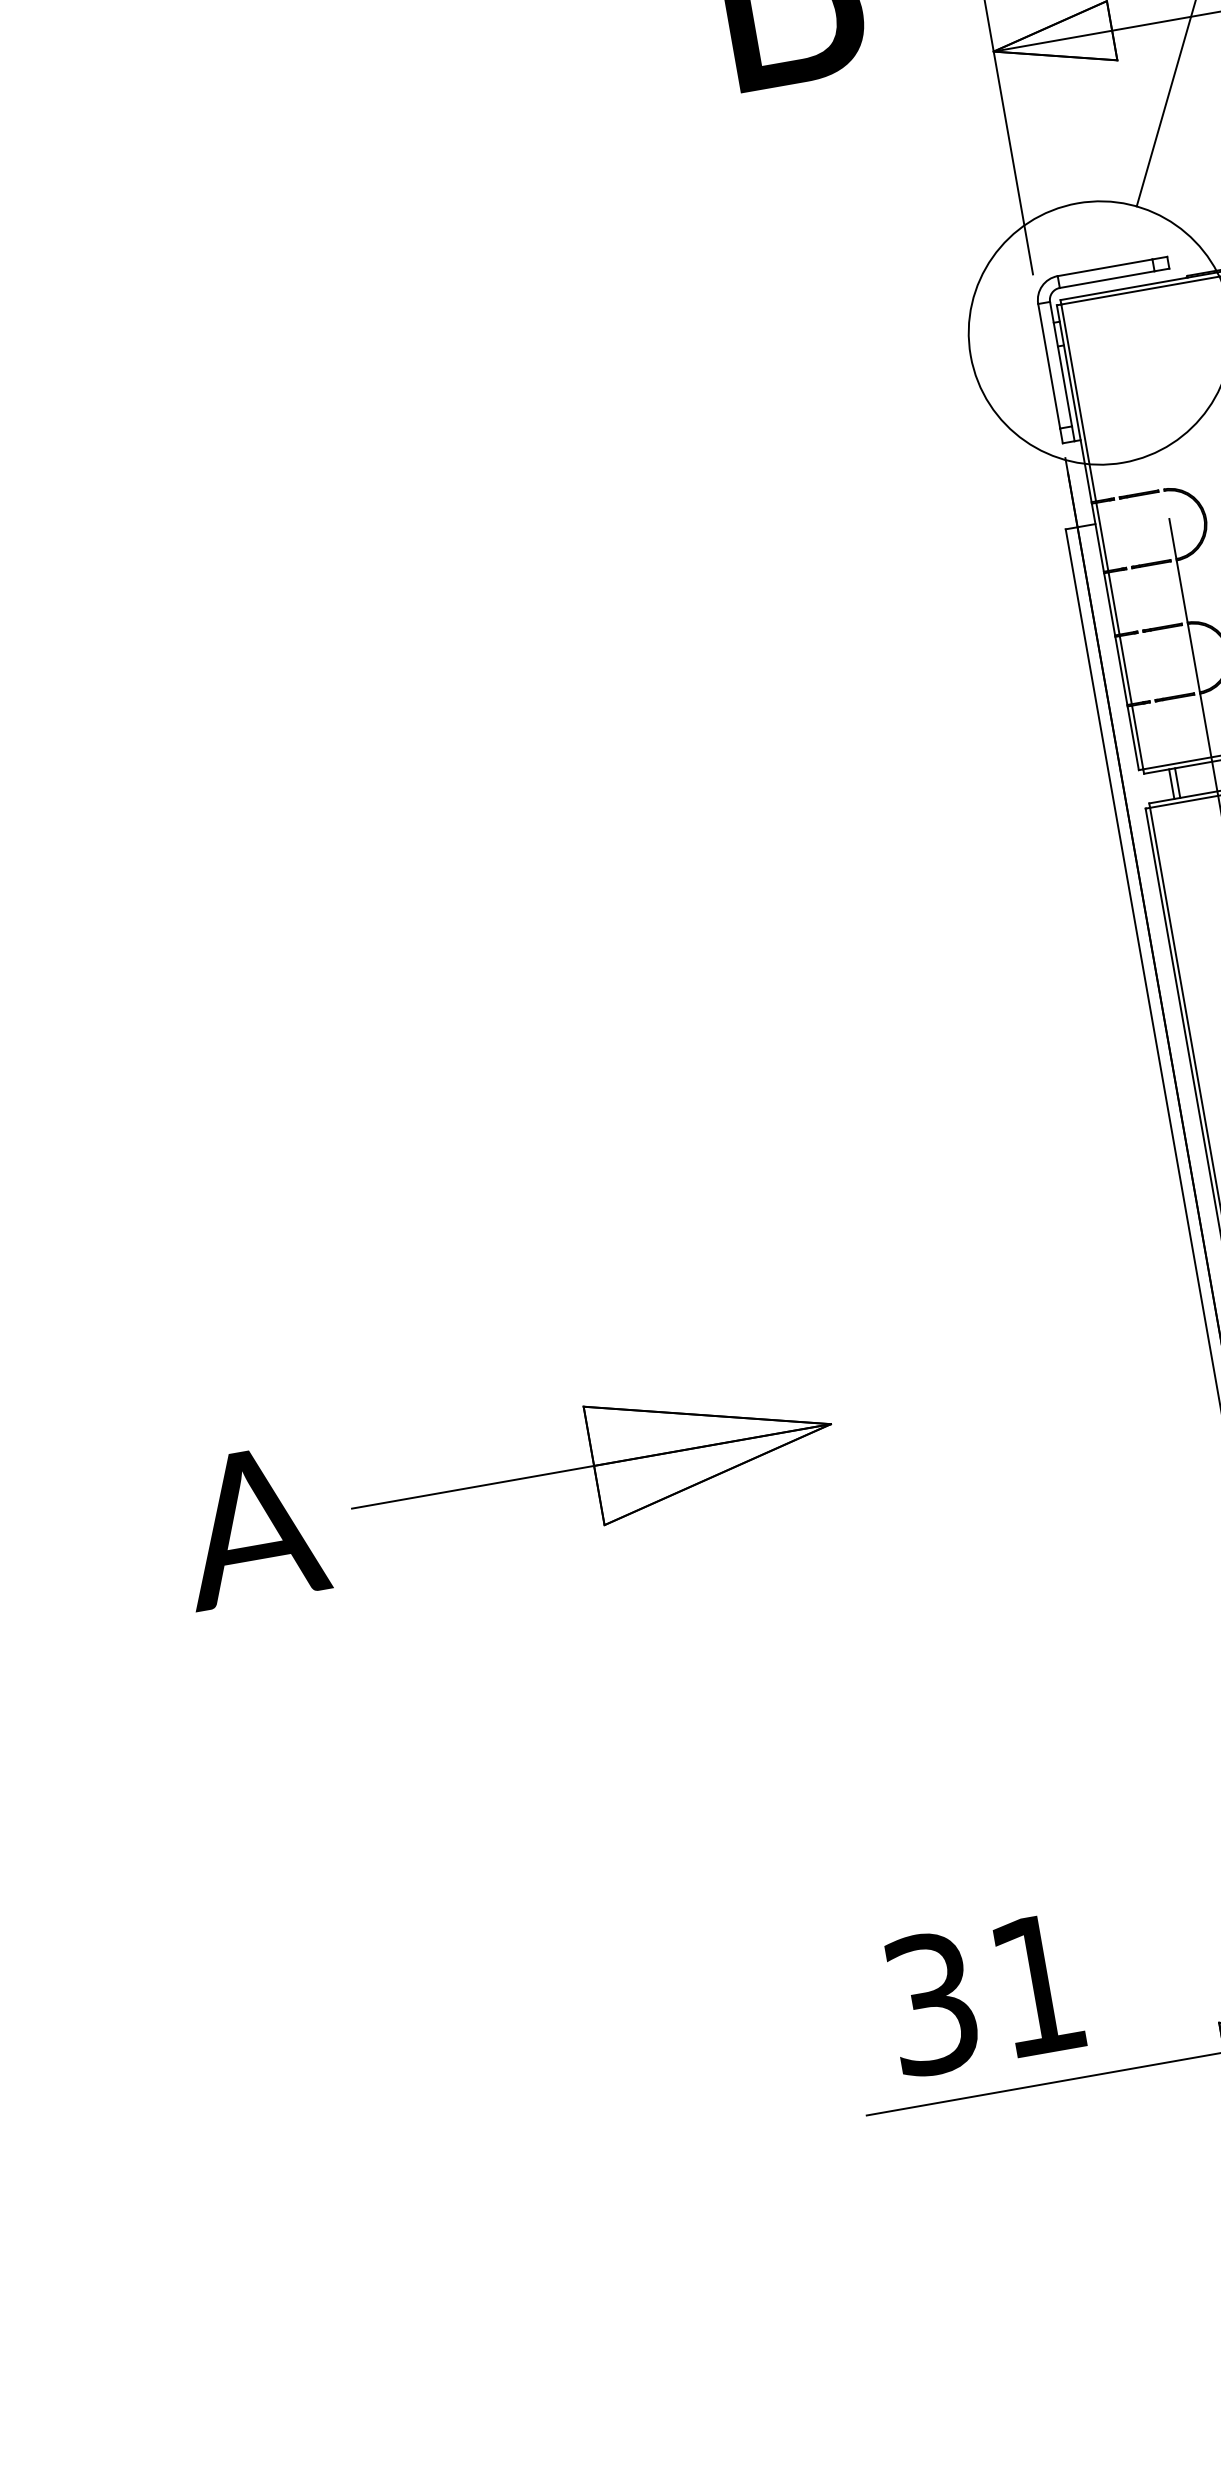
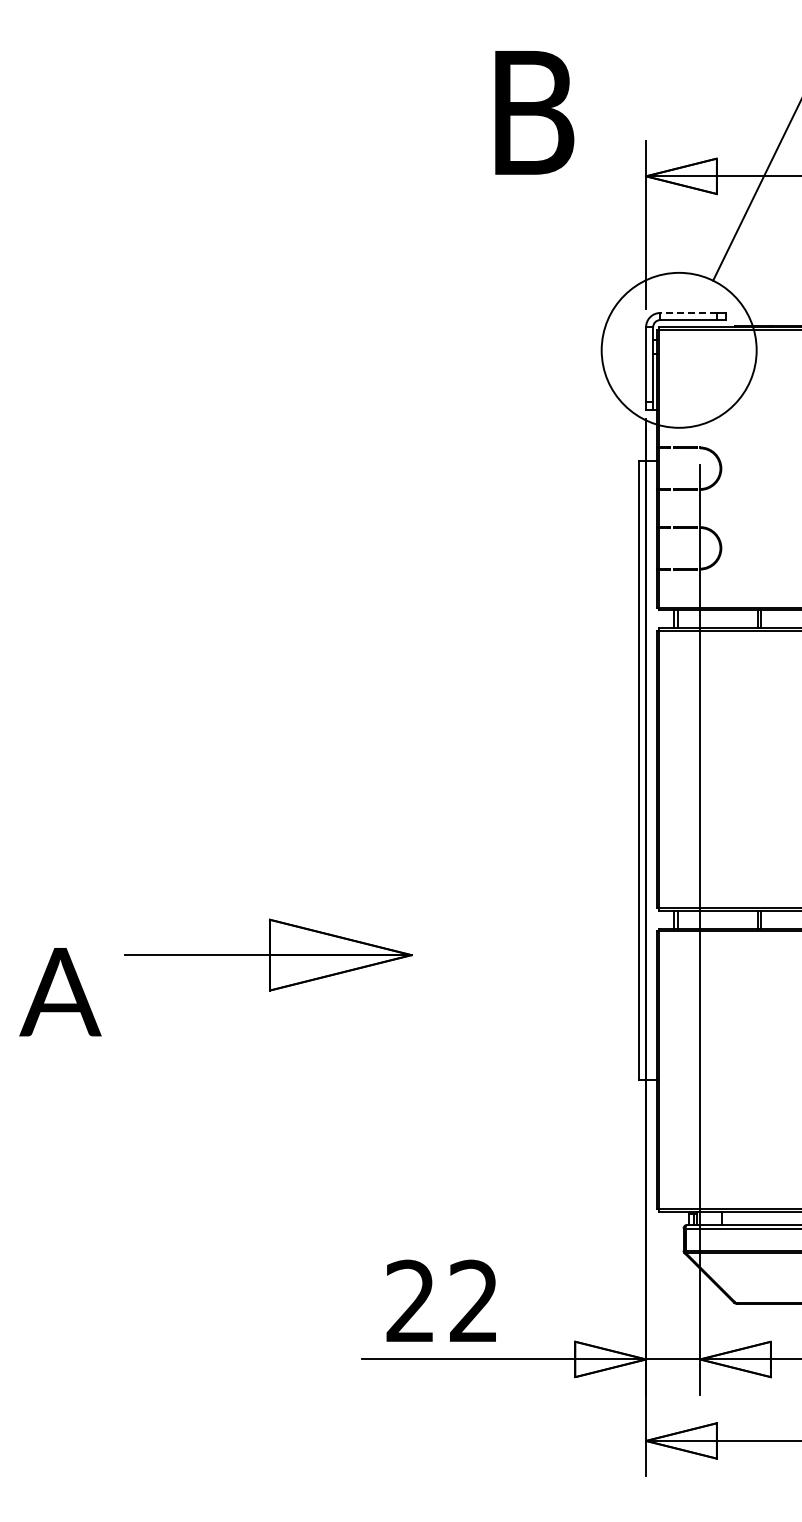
line: (1105, 268) -> (688, 313), solid -> dashed
text: (252, 1526) -> (60, 992), moved
text: (983, 1994) -> (441, 1301), 31 -> 22

